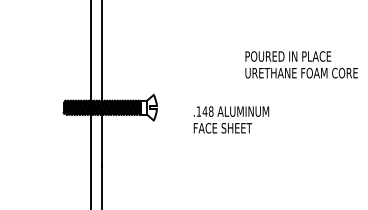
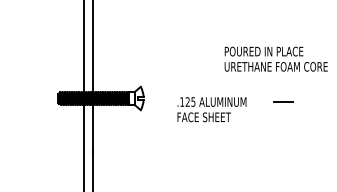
text: (207, 111) -> (190, 101), .148 -> .125
line: (309, 111) -> (283, 101), added

